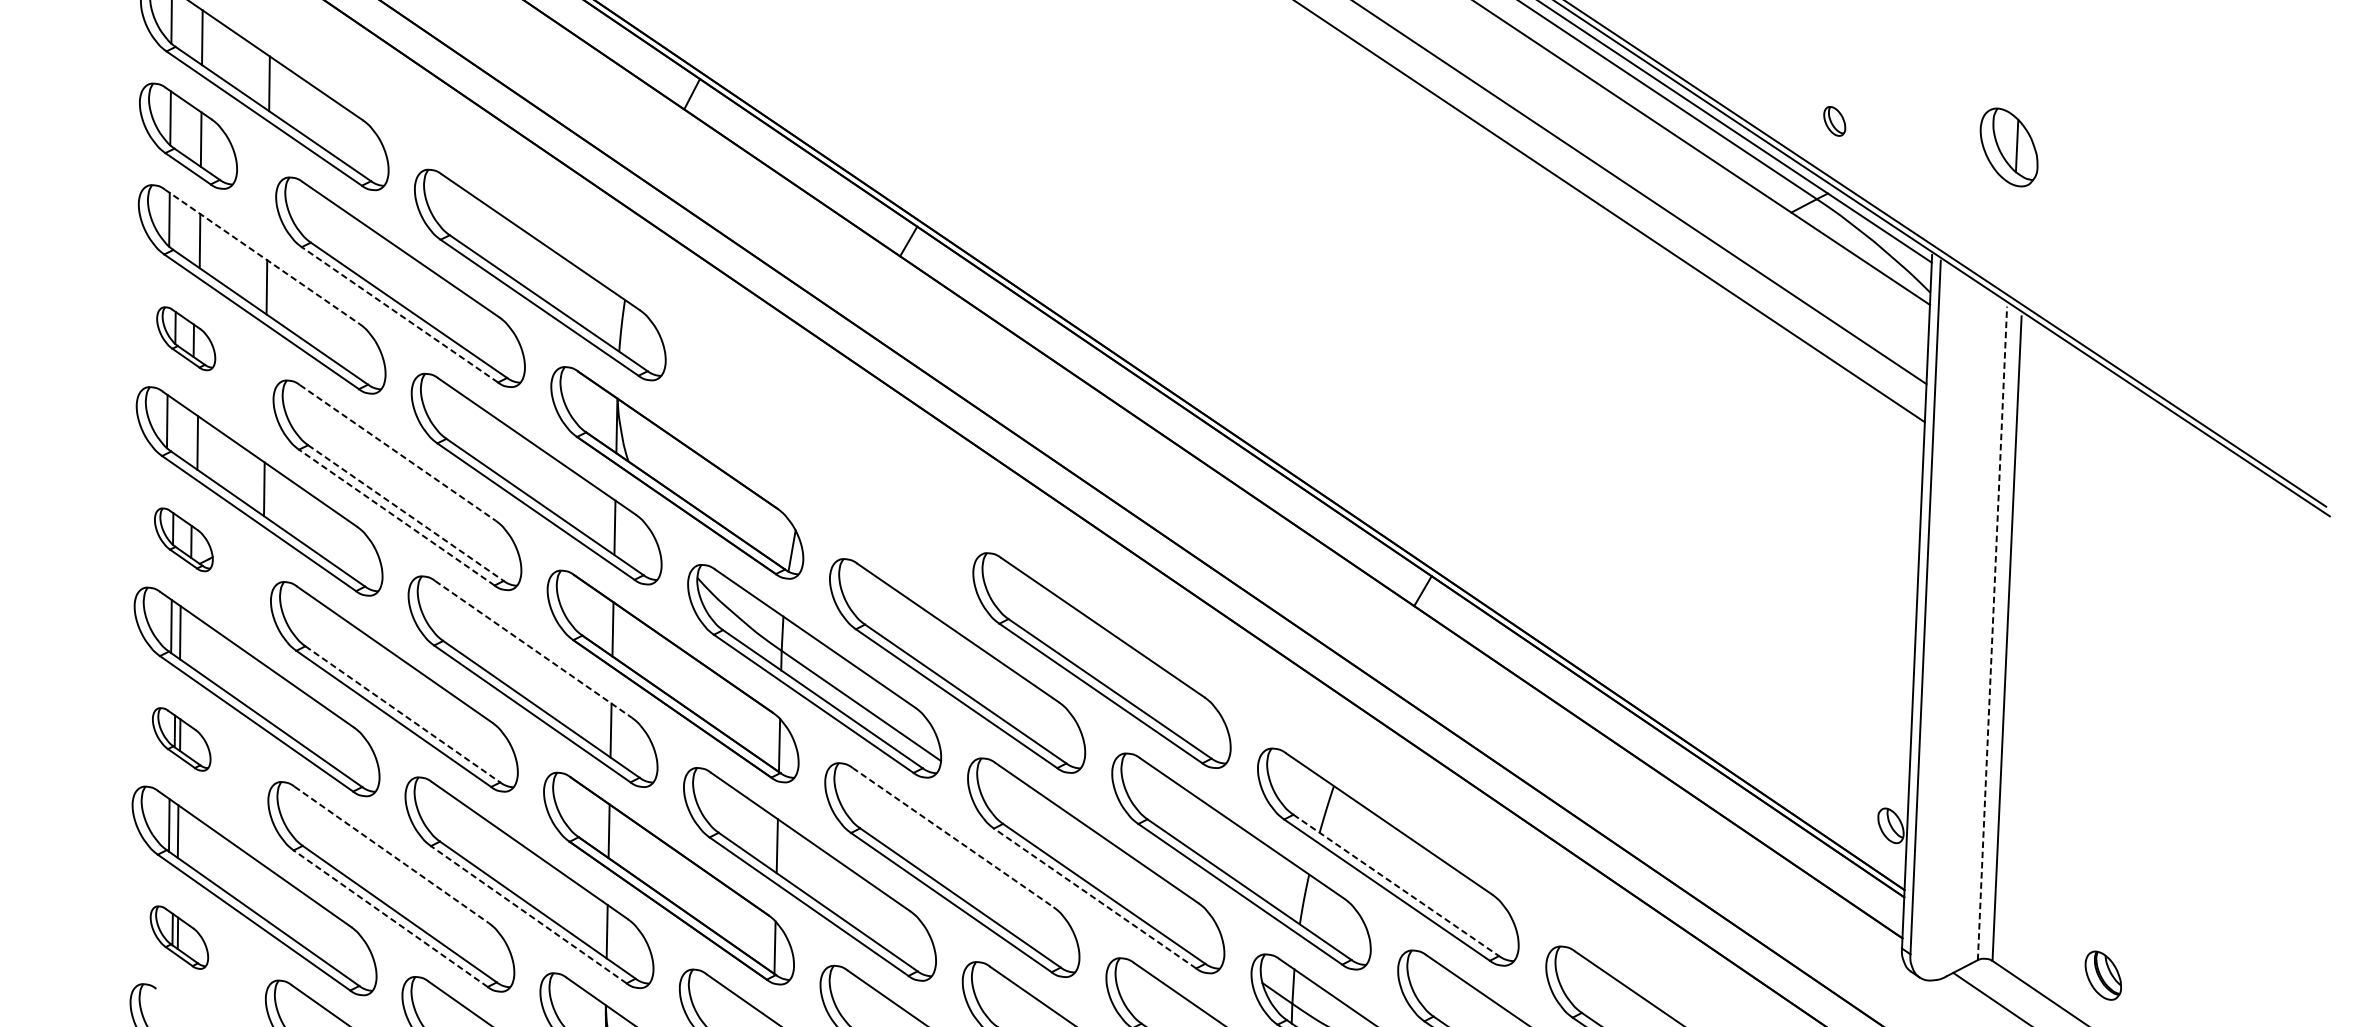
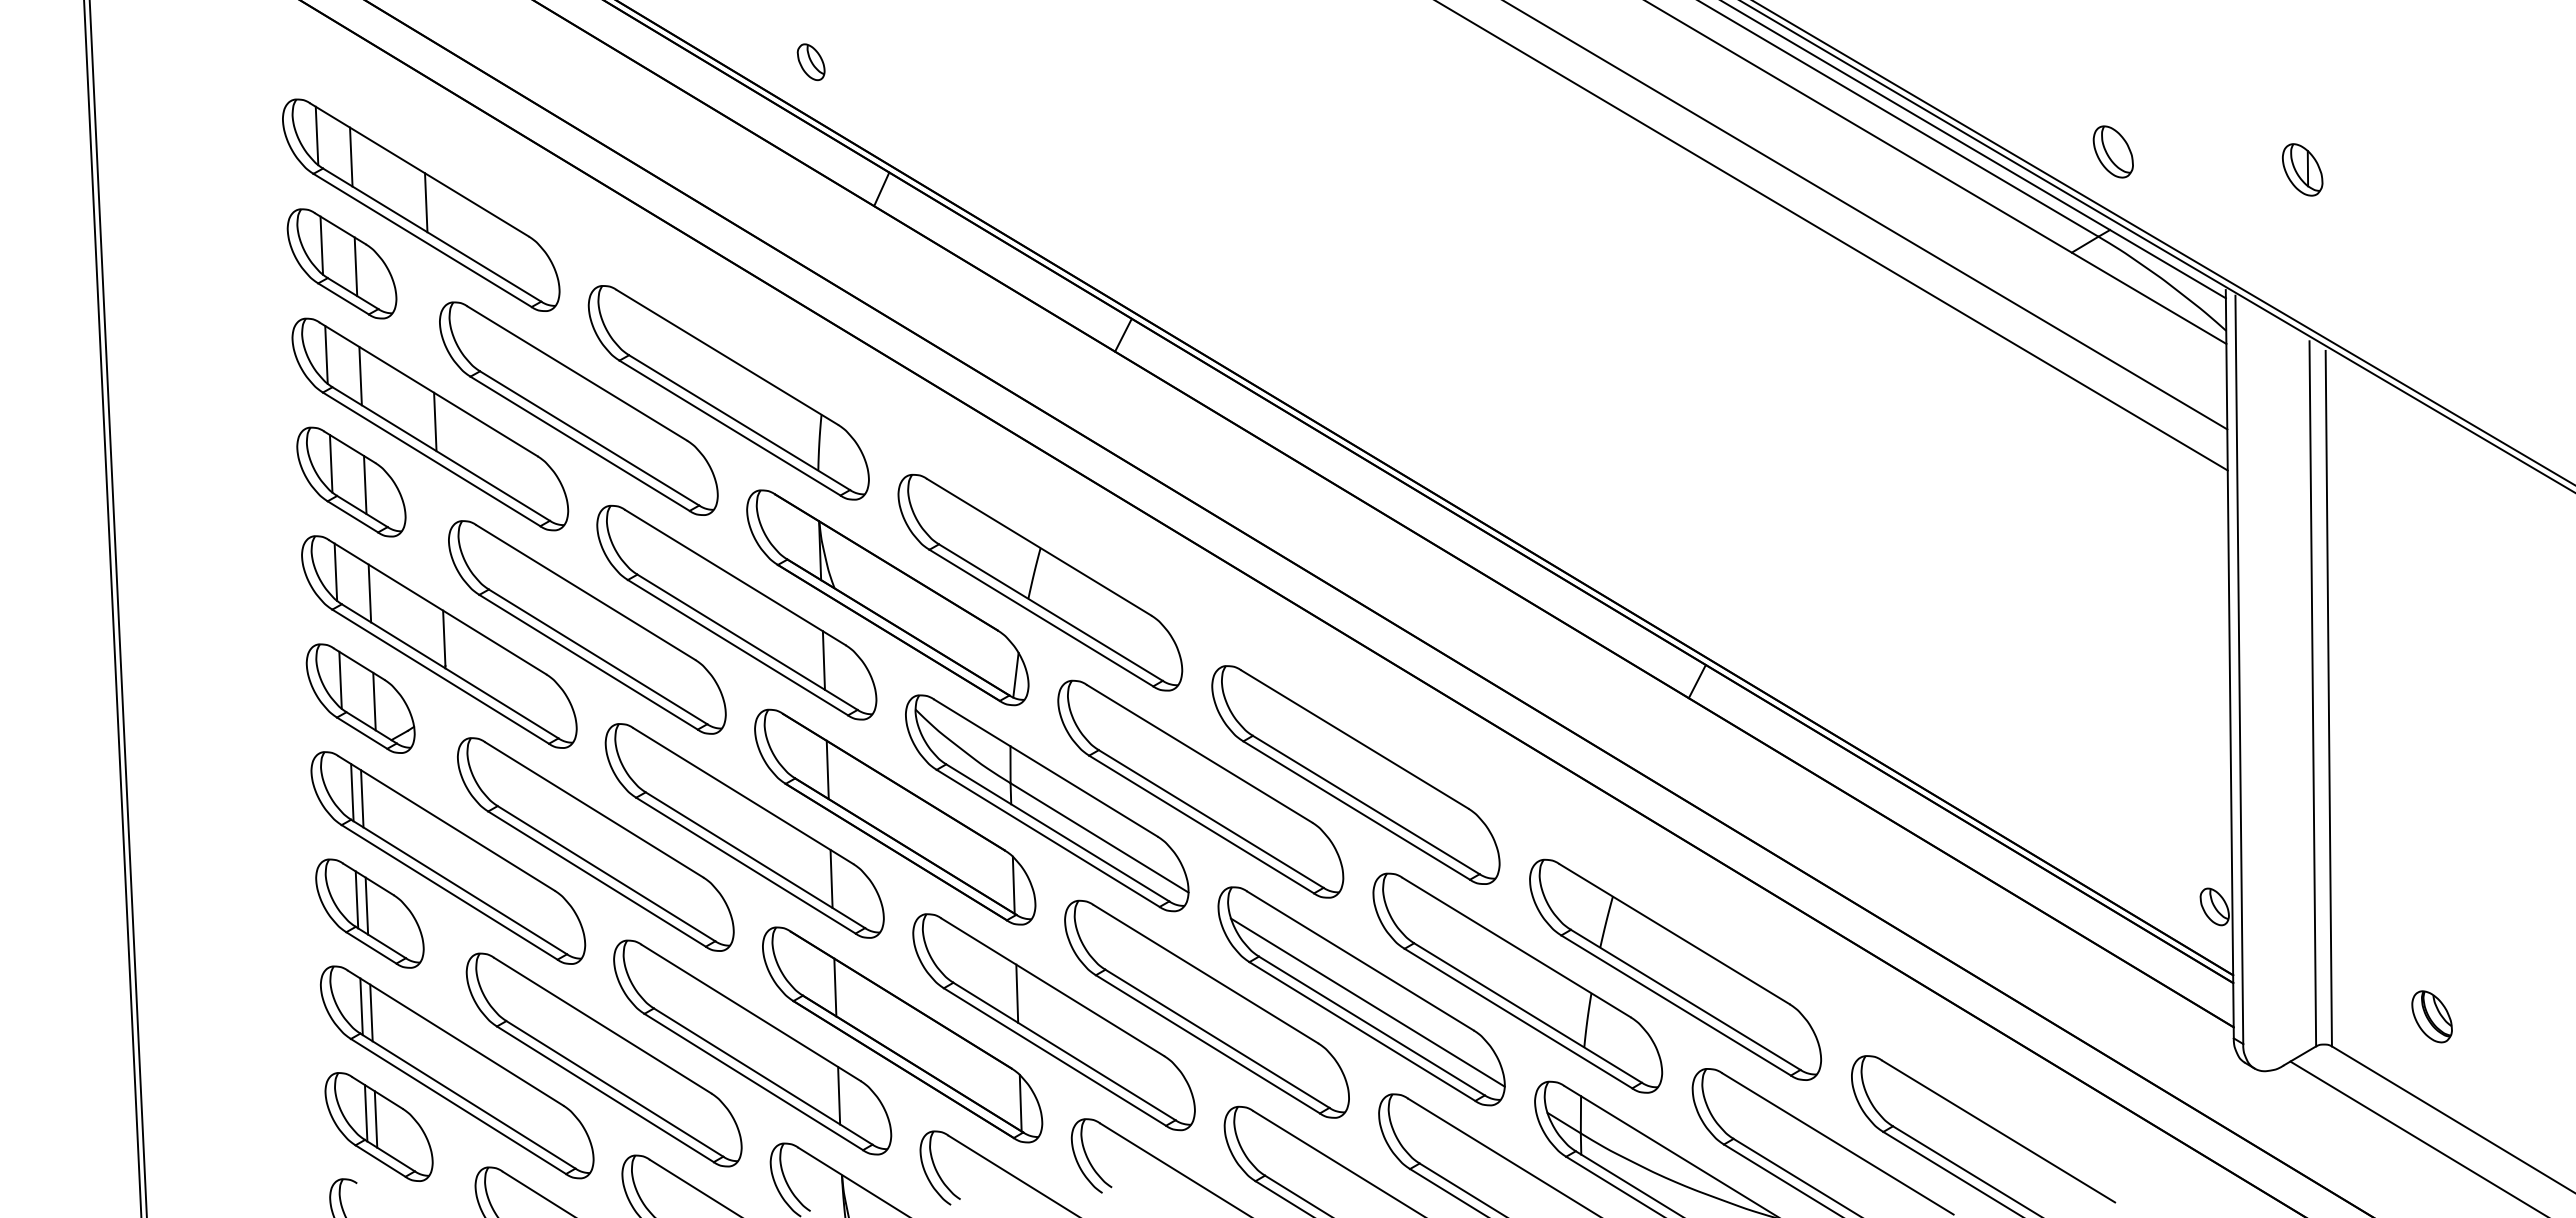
part: (1834, 120) -> (2112, 151), size x1.67
part: (2009, 147) -> (2302, 169), size x0.62
line: (262, 256) -> (428, 389), dashed -> solid
line: (400, 314) -> (580, 443), dashed -> solid
part: (186, 338) -> (351, 481), size x1.67
line: (398, 452) -> (586, 592), dashed -> solid
part: (819, 466) -> (1040, 582), added
line: (406, 513) -> (598, 657), dashed -> solid
line: (396, 517) -> (588, 662), dashed -> solid
part: (183, 539) -> (360, 698), size x1.67
line: (1992, 633) -> (2312, 693), dashed -> solid
line: (533, 649) -> (743, 796), dashed -> solid
line: (402, 714) -> (606, 873), dashed -> solid
part: (181, 739) -> (369, 913), size x1.67
line: (952, 837) -> (1205, 974), dashed -> solid
line: (391, 854) -> (602, 1025), dashed -> solid
line: (1101, 871) -> (1367, 1002), added
line: (1396, 886) -> (1686, 1000), dashed -> solid
line: (1095, 898) -> (1362, 1031), dashed -> solid
line: (528, 915) -> (753, 1082), dashed -> solid
line: (390, 918) -> (605, 1094), dashed -> solid
part: (178, 937) -> (378, 1126), size x1.67
part: (2102, 975) -> (2431, 1016), moved

